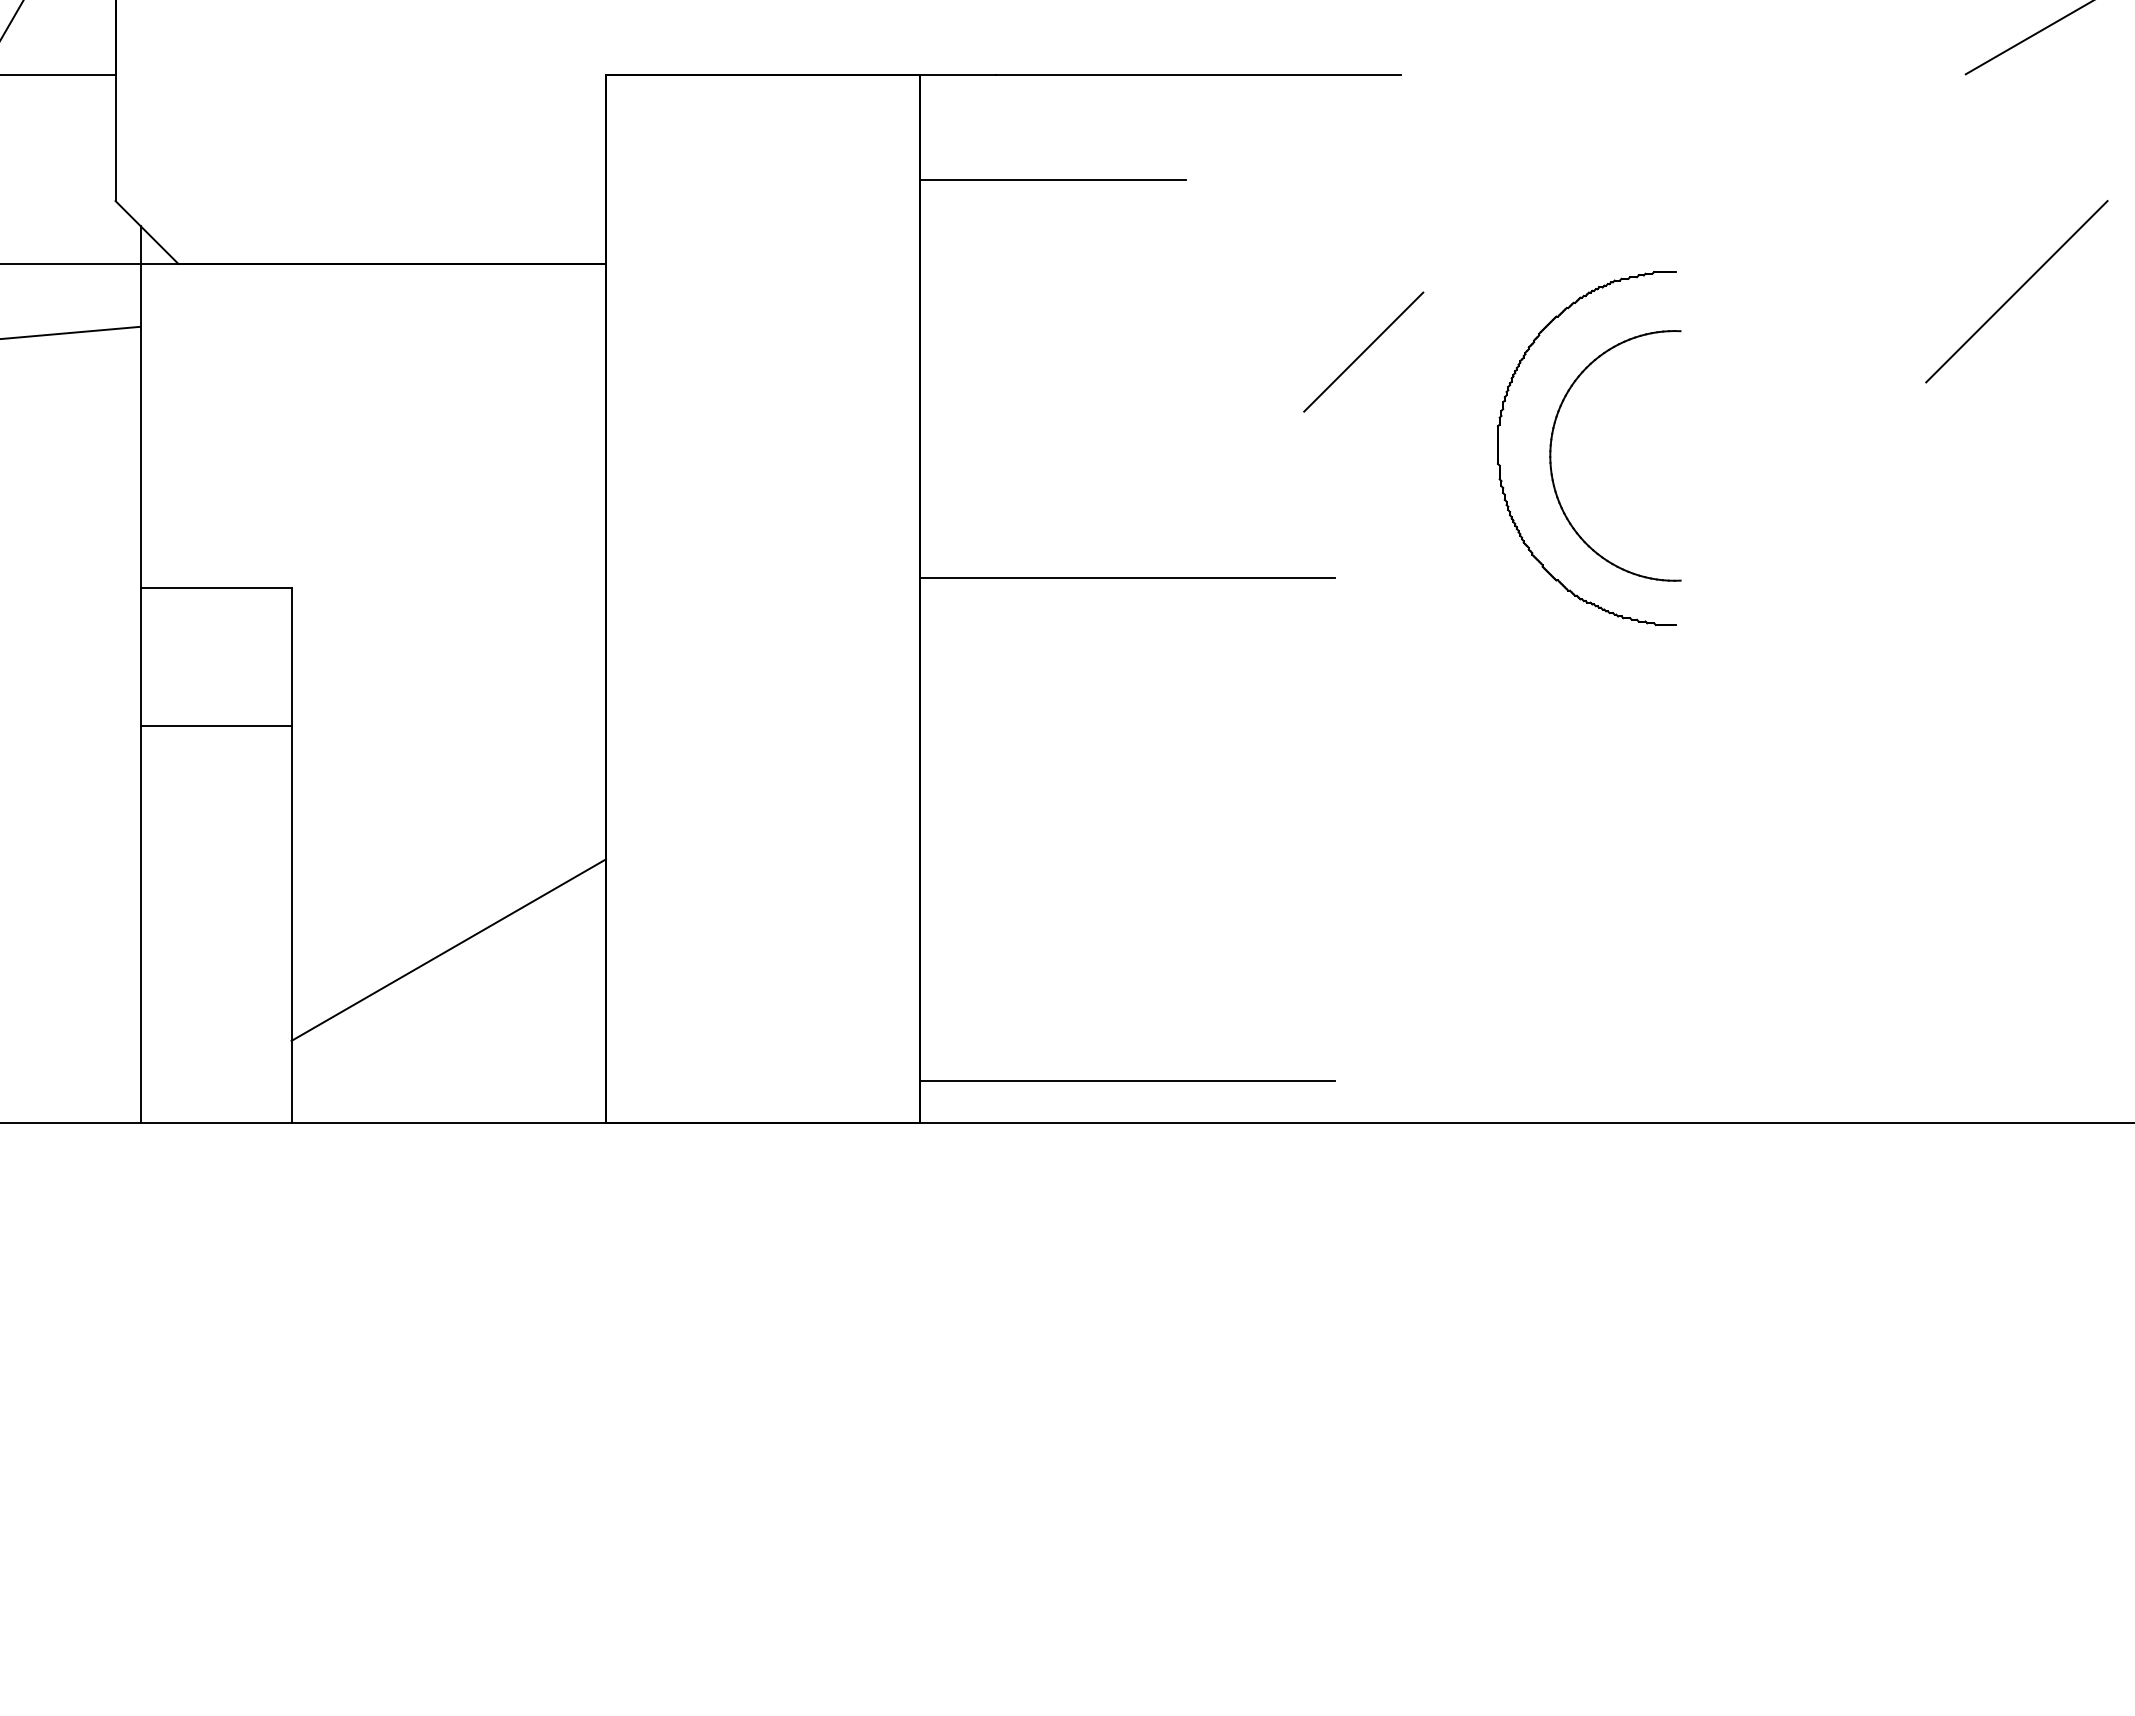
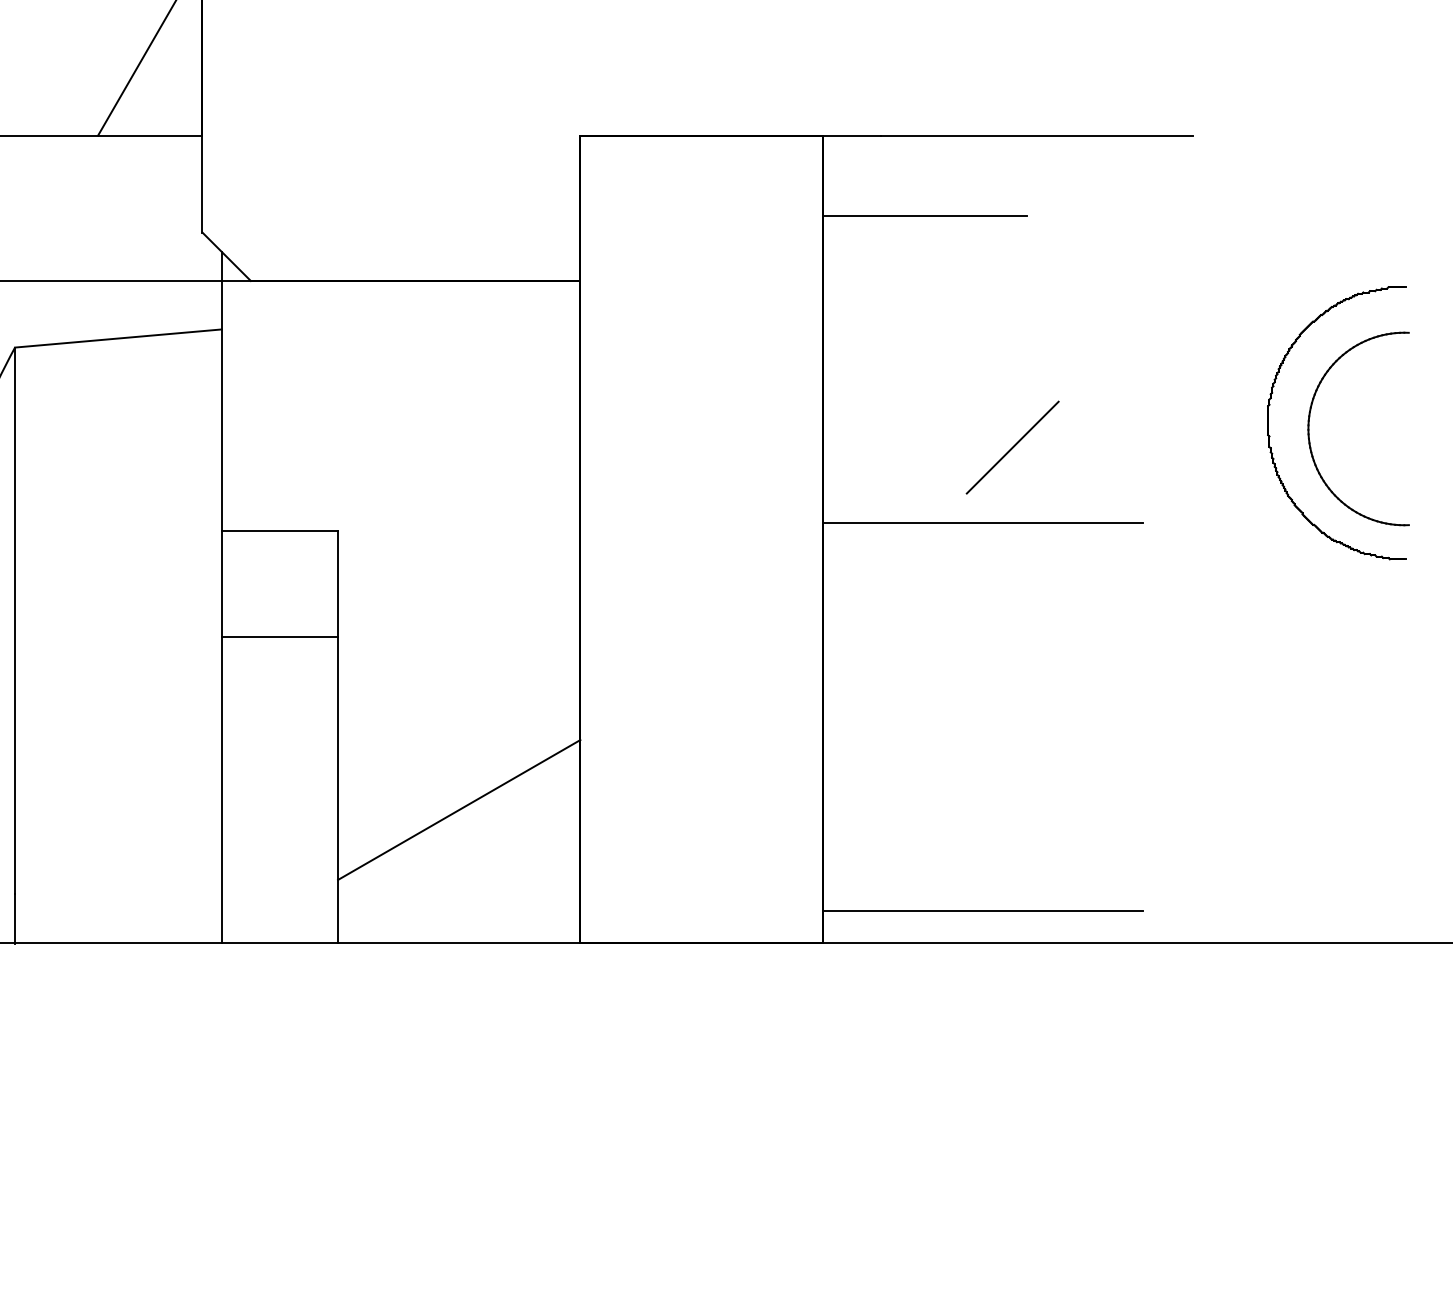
line: (1363, 351) -> (1012, 447), moved

